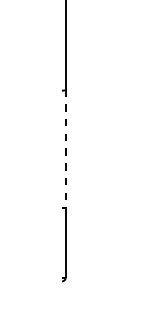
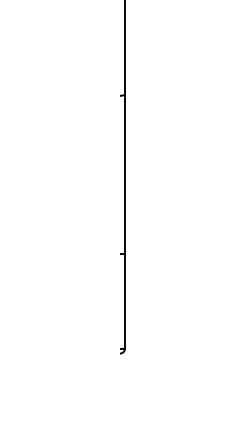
line: (65, 148) -> (124, 173), dashed -> solid

